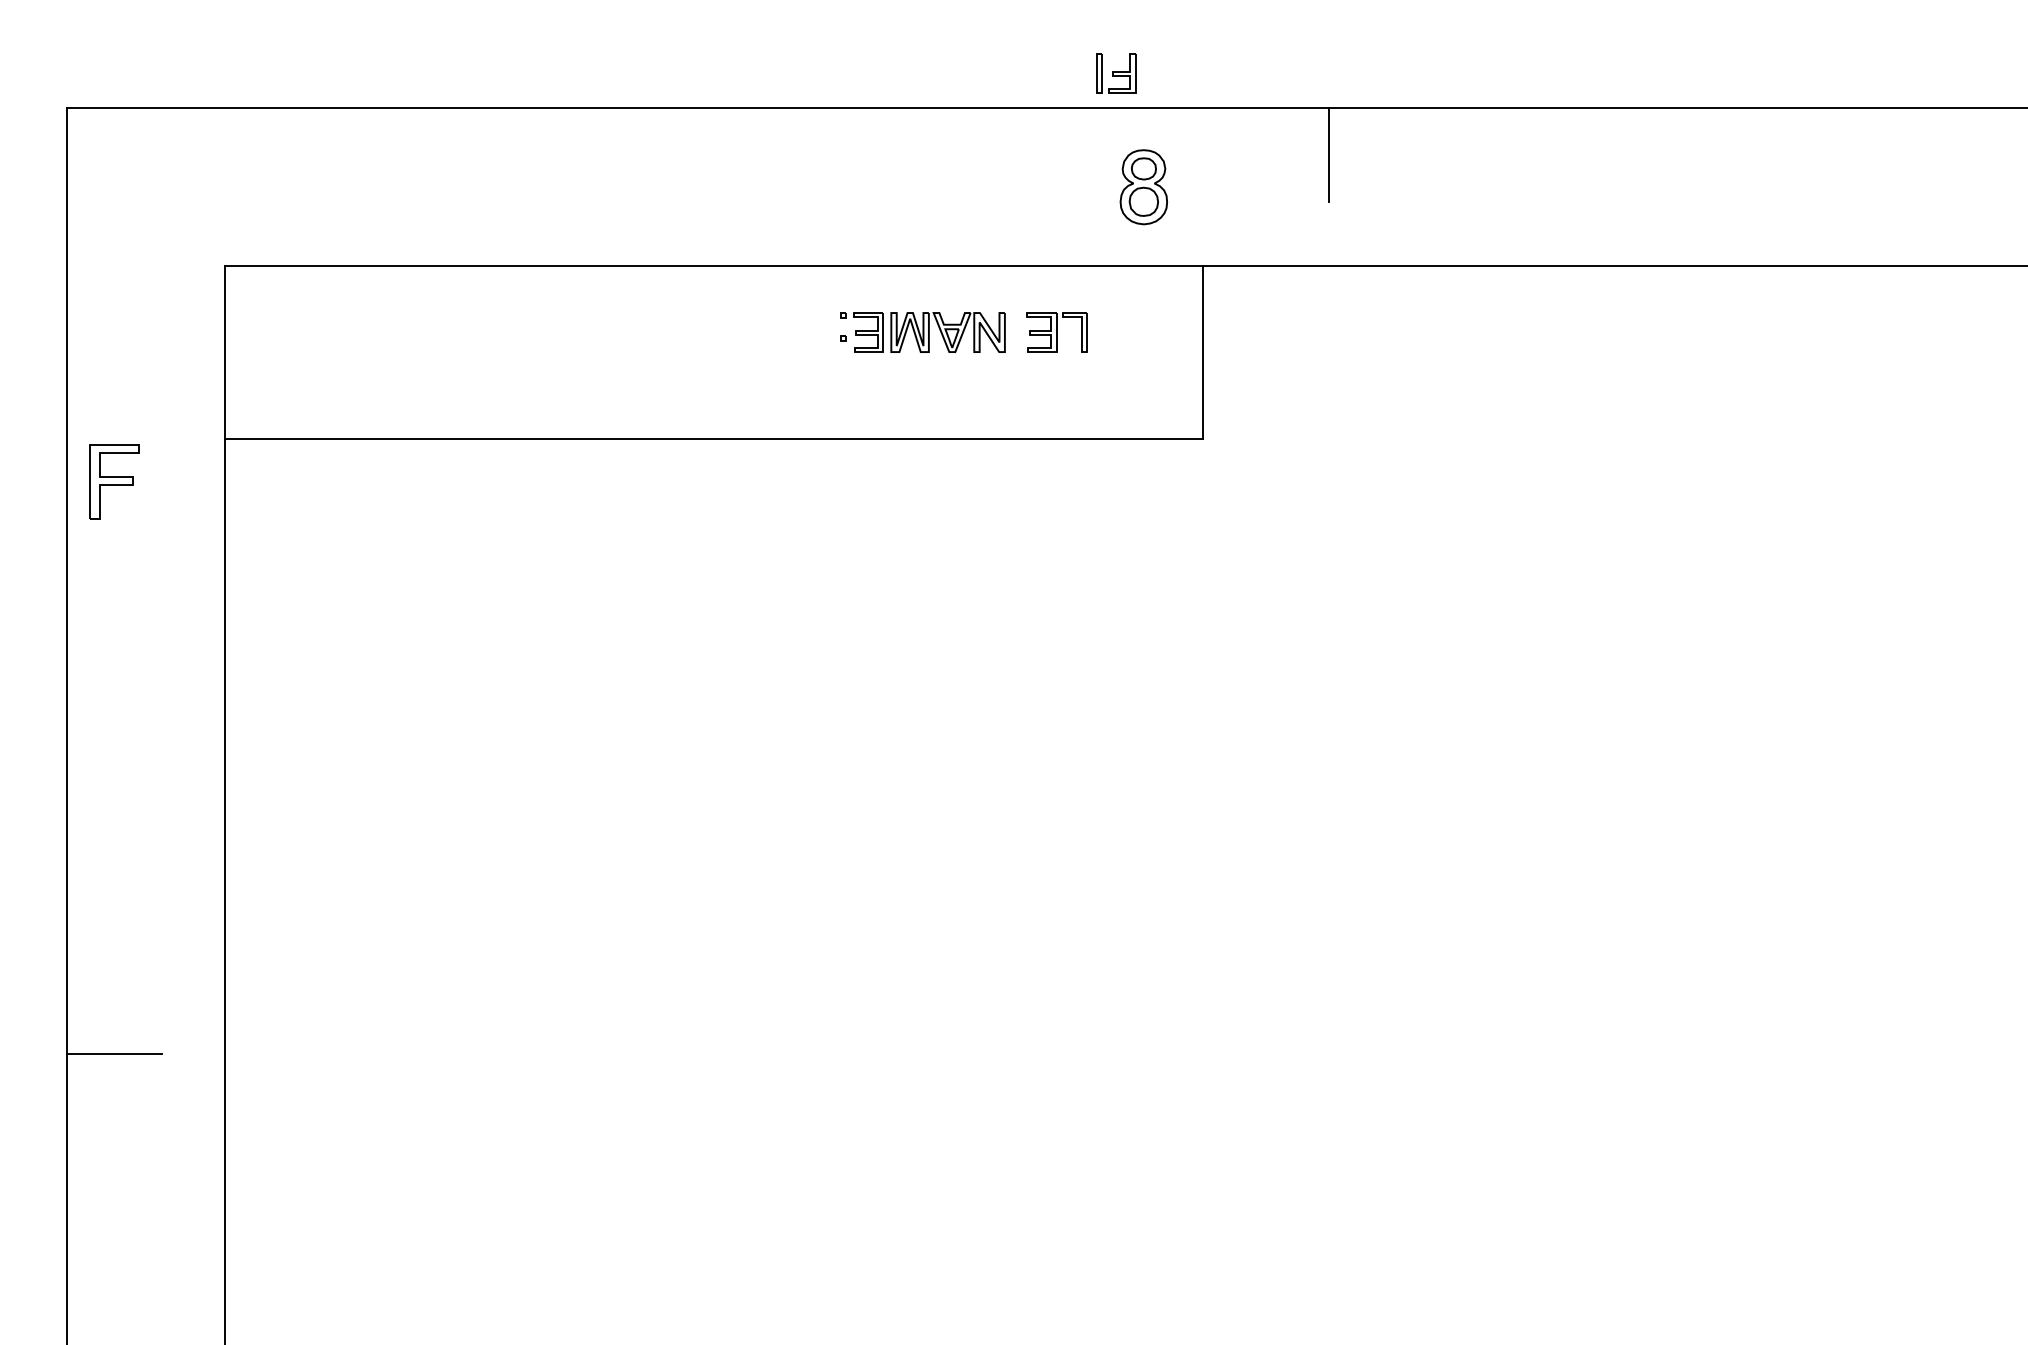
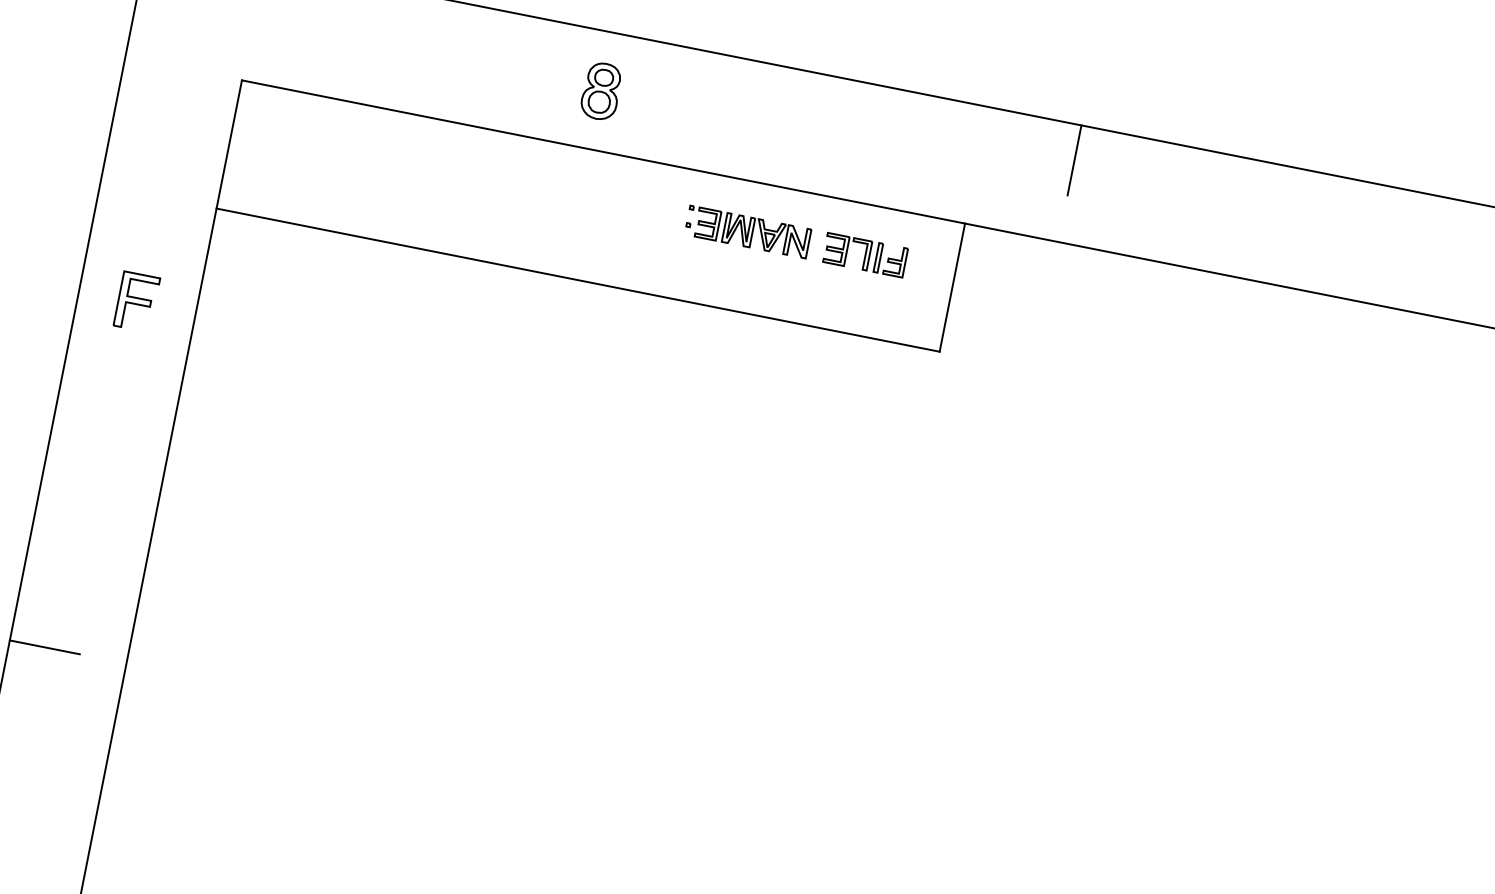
part: (1116, 73) -> (891, 260), moved
part: (1143, 187) -> (601, 91), moved
part: (114, 481) -> (136, 301), moved

